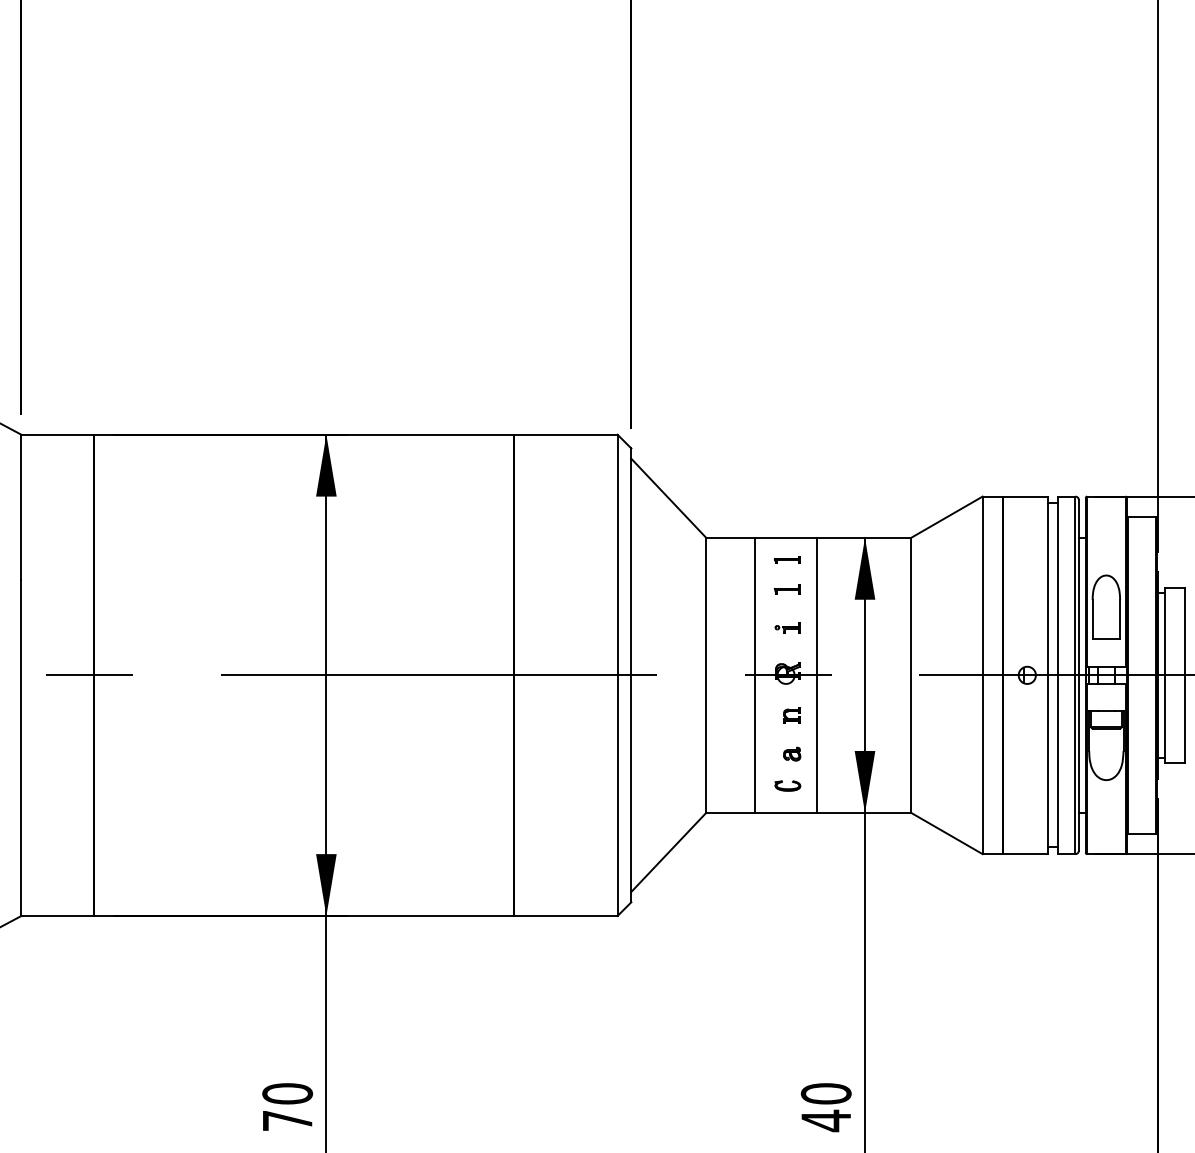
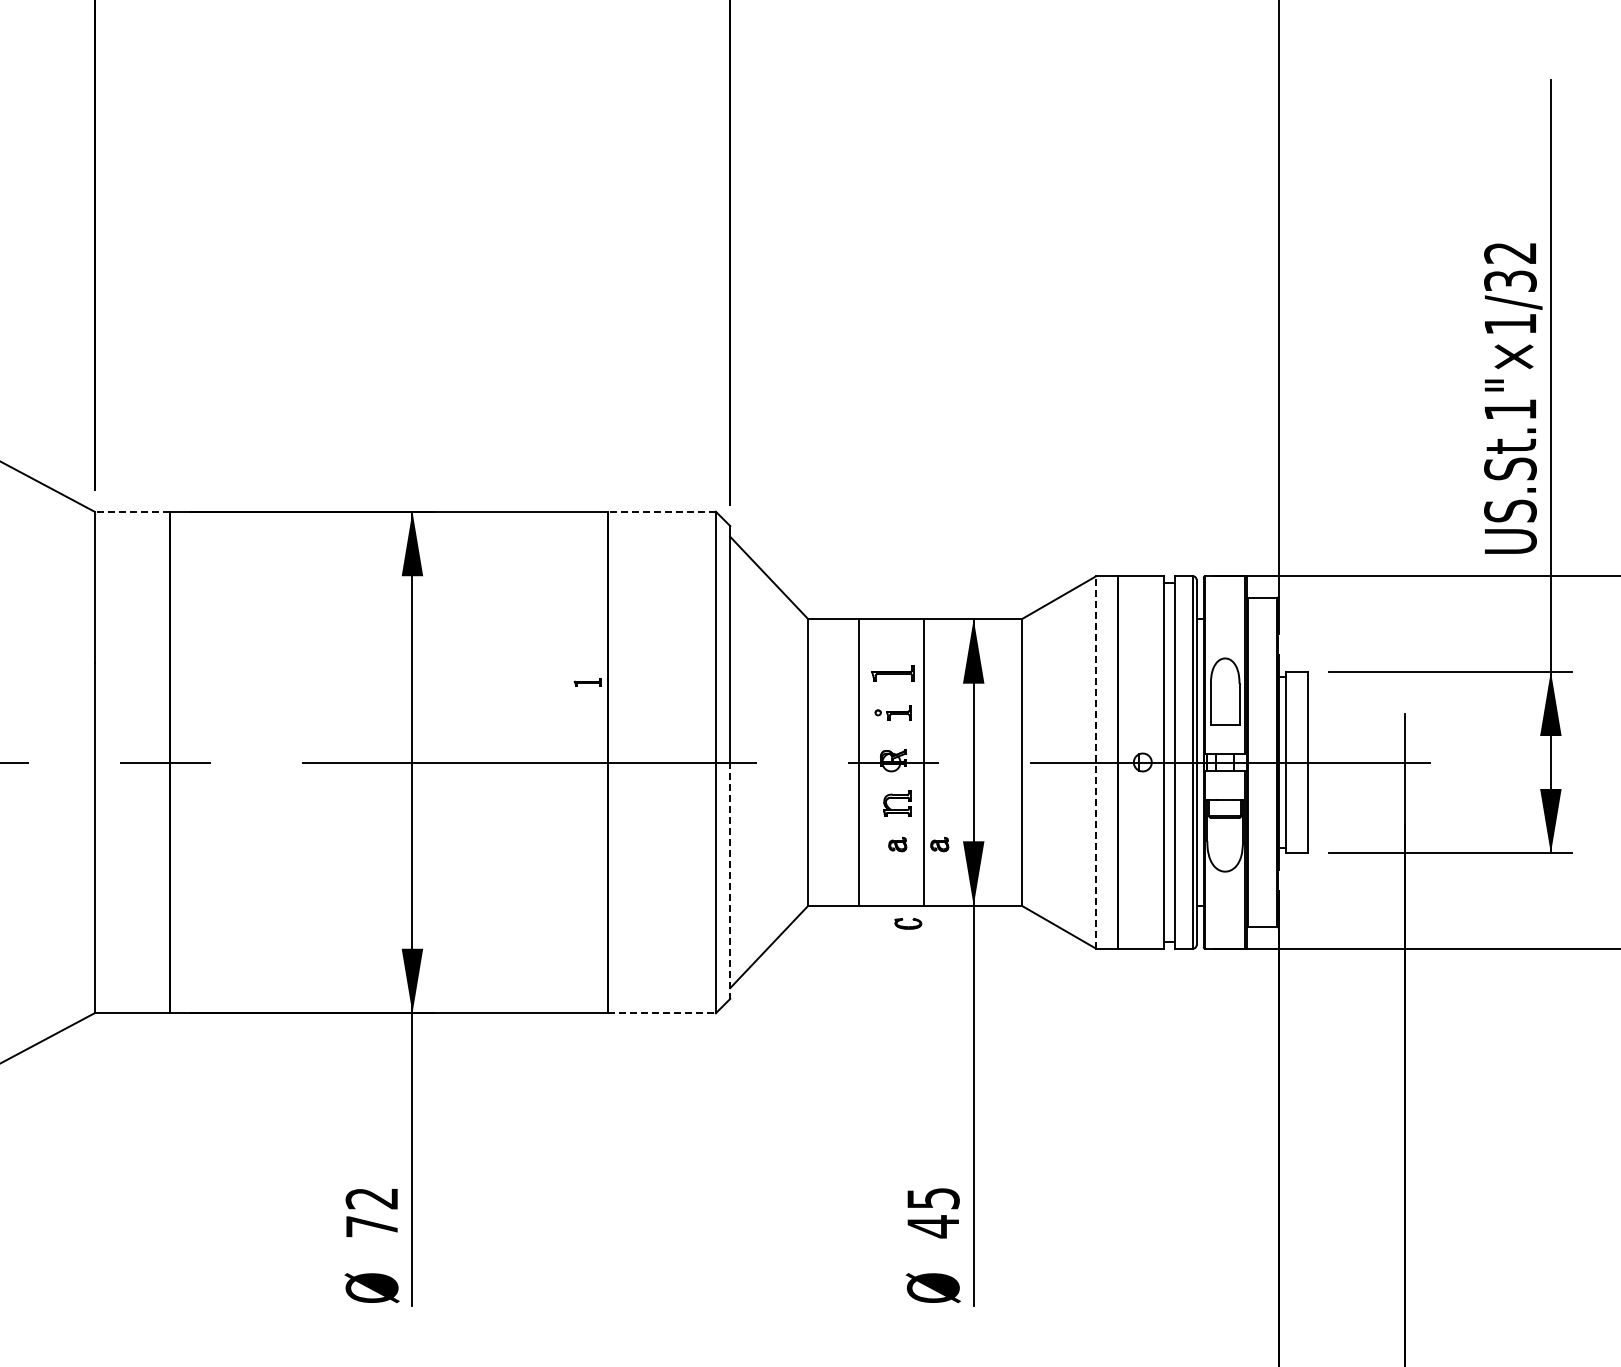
line: (57, 434) -> (132, 511), solid -> dashed
line: (566, 434) -> (662, 511), solid -> dashed
part: (787, 560) -> (587, 682), moved
part: (787, 588) -> (892, 672), size x1.6
part: (787, 627) -> (892, 712), size x1.4
line: (982, 675) -> (1096, 762), solid -> dashed
part: (791, 714) -> (897, 803), size x1.6
part: (832, 754) -> (939, 844), added
part: (788, 785) -> (908, 923), moved
line: (631, 788) -> (730, 880), solid -> dashed
line: (566, 916) -> (662, 1013), solid -> dashed
text: (287, 1093) -> (371, 1198), 70 -> 72
text: (825, 1093) -> (932, 1198), 40 -> 45

